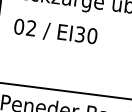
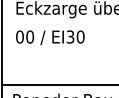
text: (31, 27) -> (30, 36), 02 -> 00

